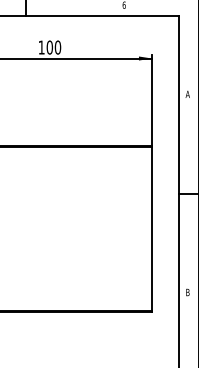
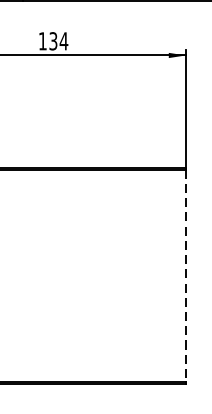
text: (53, 47) -> (58, 41), 100 -> 134
line: (152, 229) -> (186, 276), solid -> dashed

